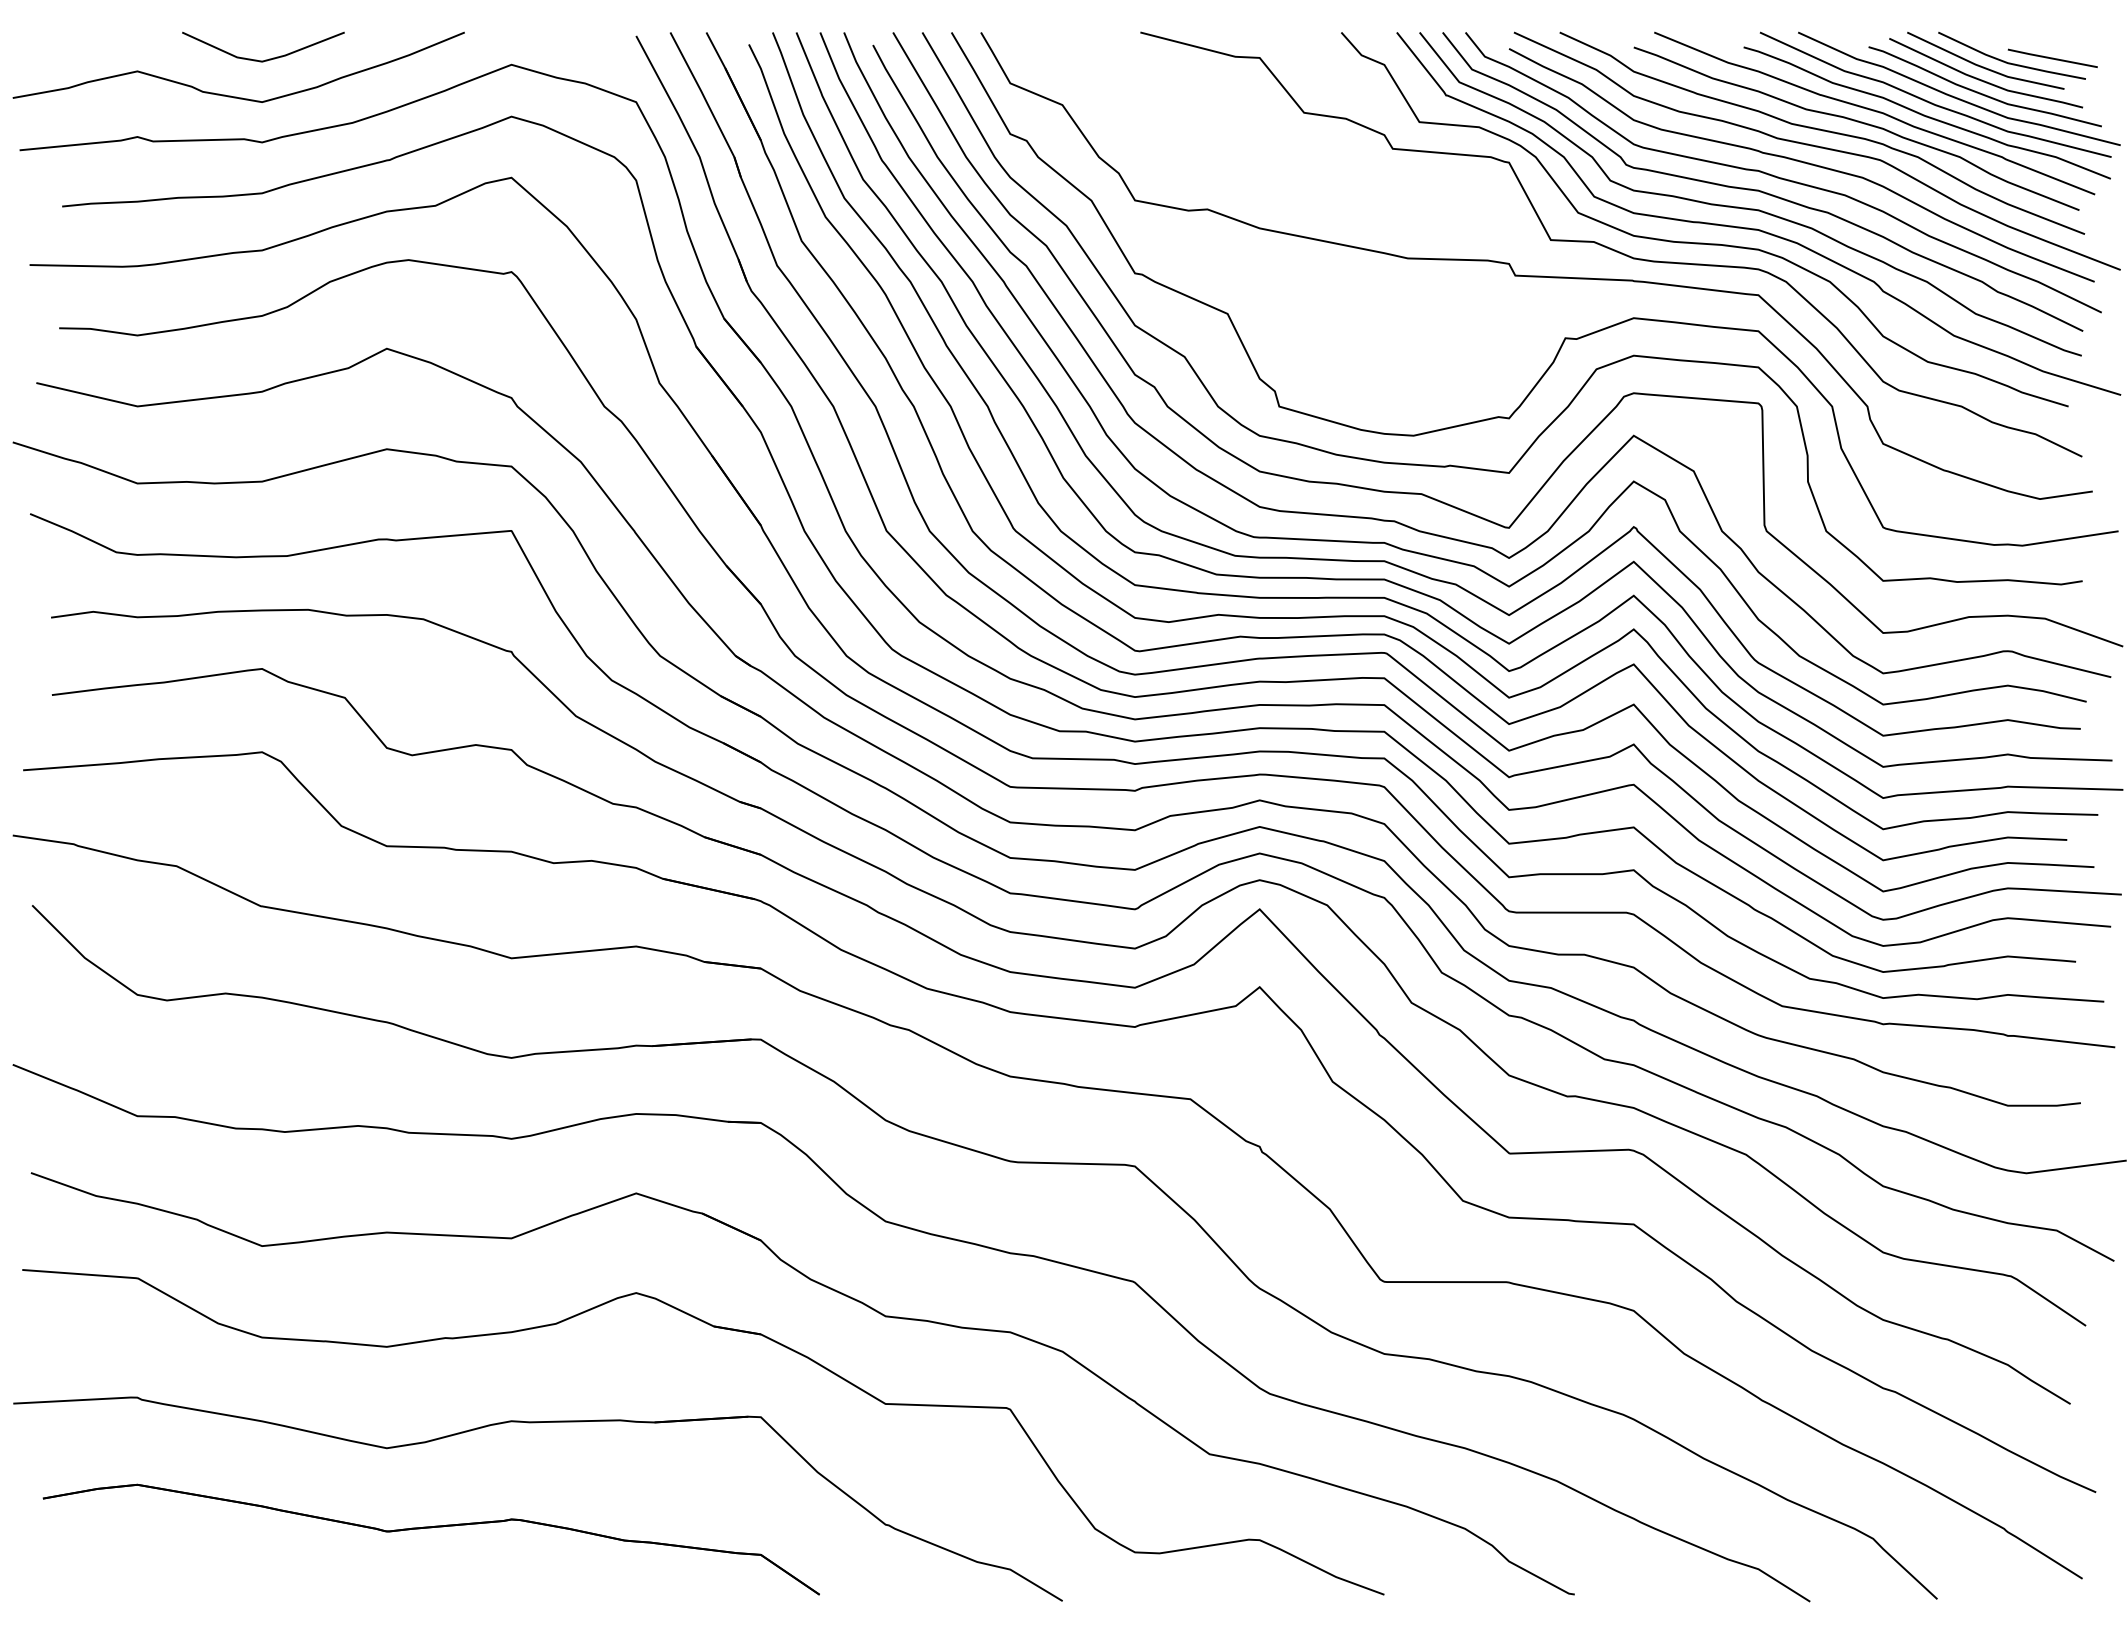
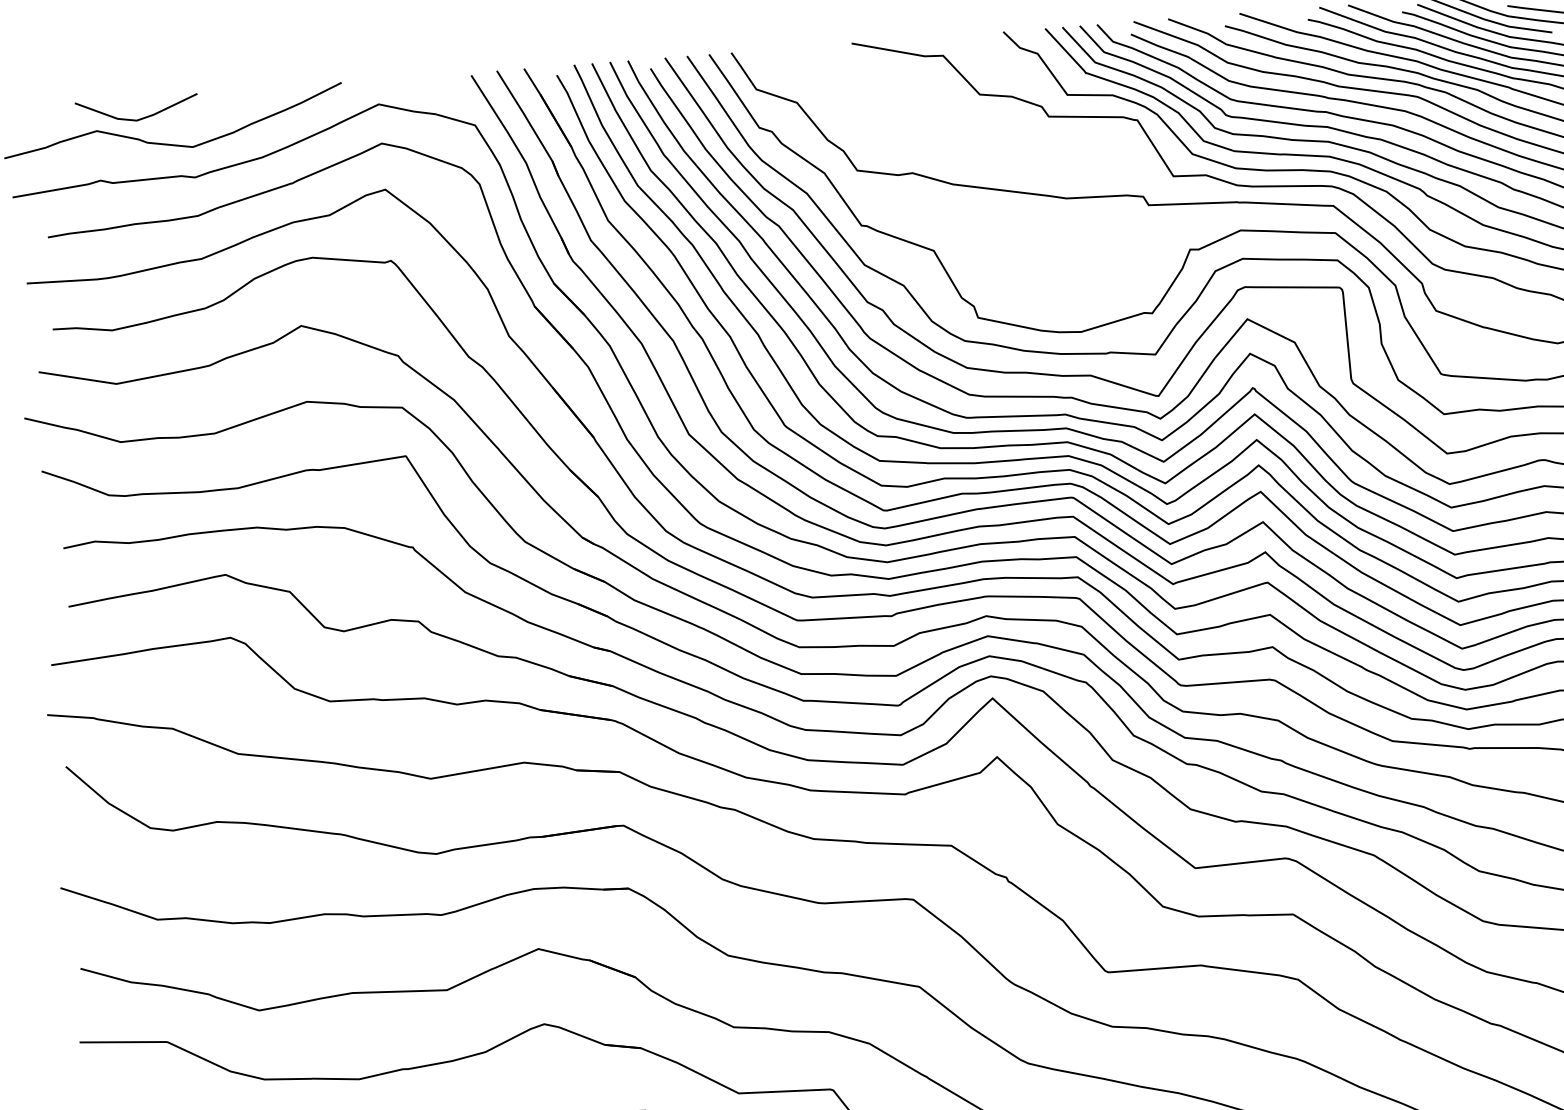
line: (265, 59) -> (139, 118), moved

